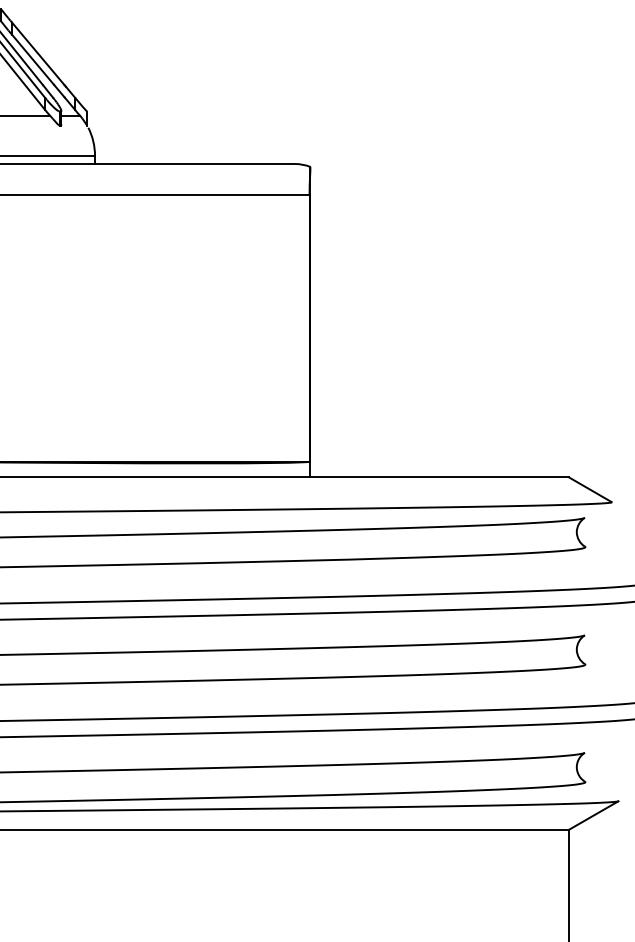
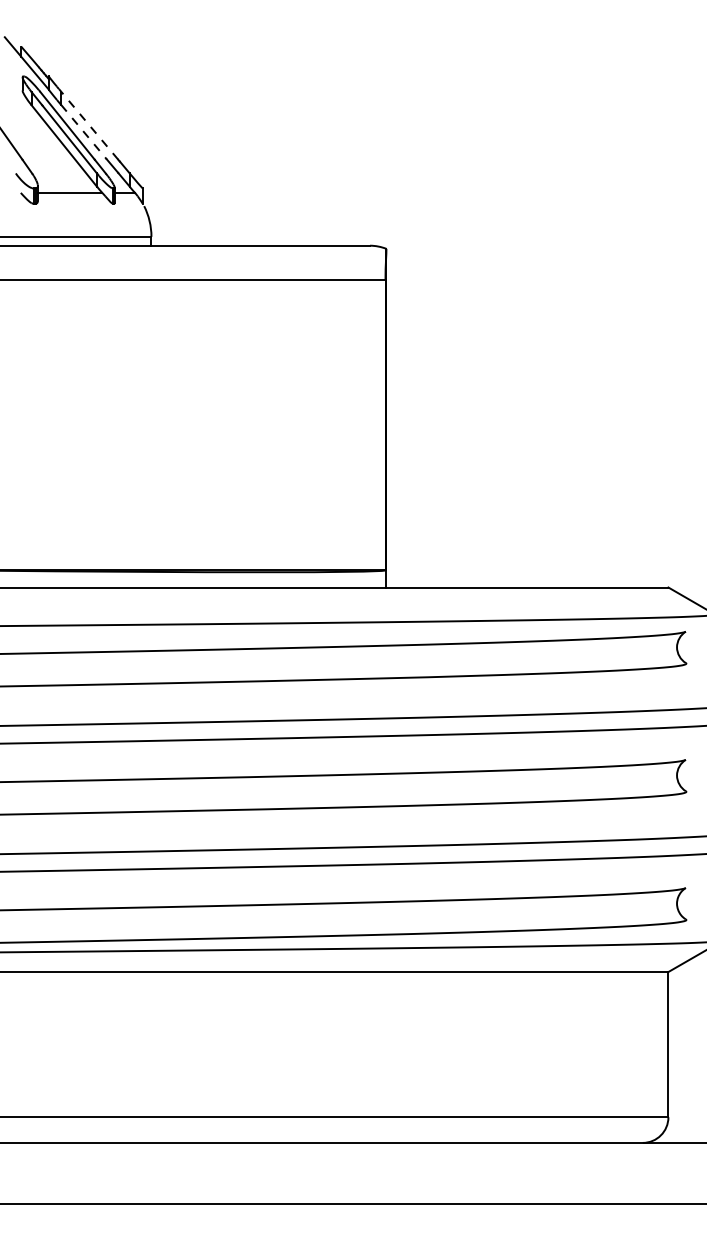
line: (38, 53) -> (89, 125), solid -> dashed
line: (33, 60) -> (84, 132), solid -> dashed

